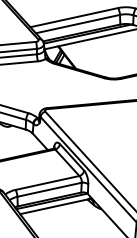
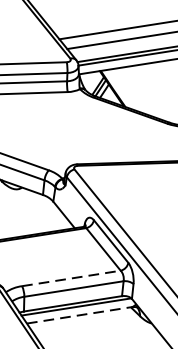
line: (47, 182) -> (71, 277), solid -> dashed
line: (53, 206) -> (78, 314), solid -> dashed

